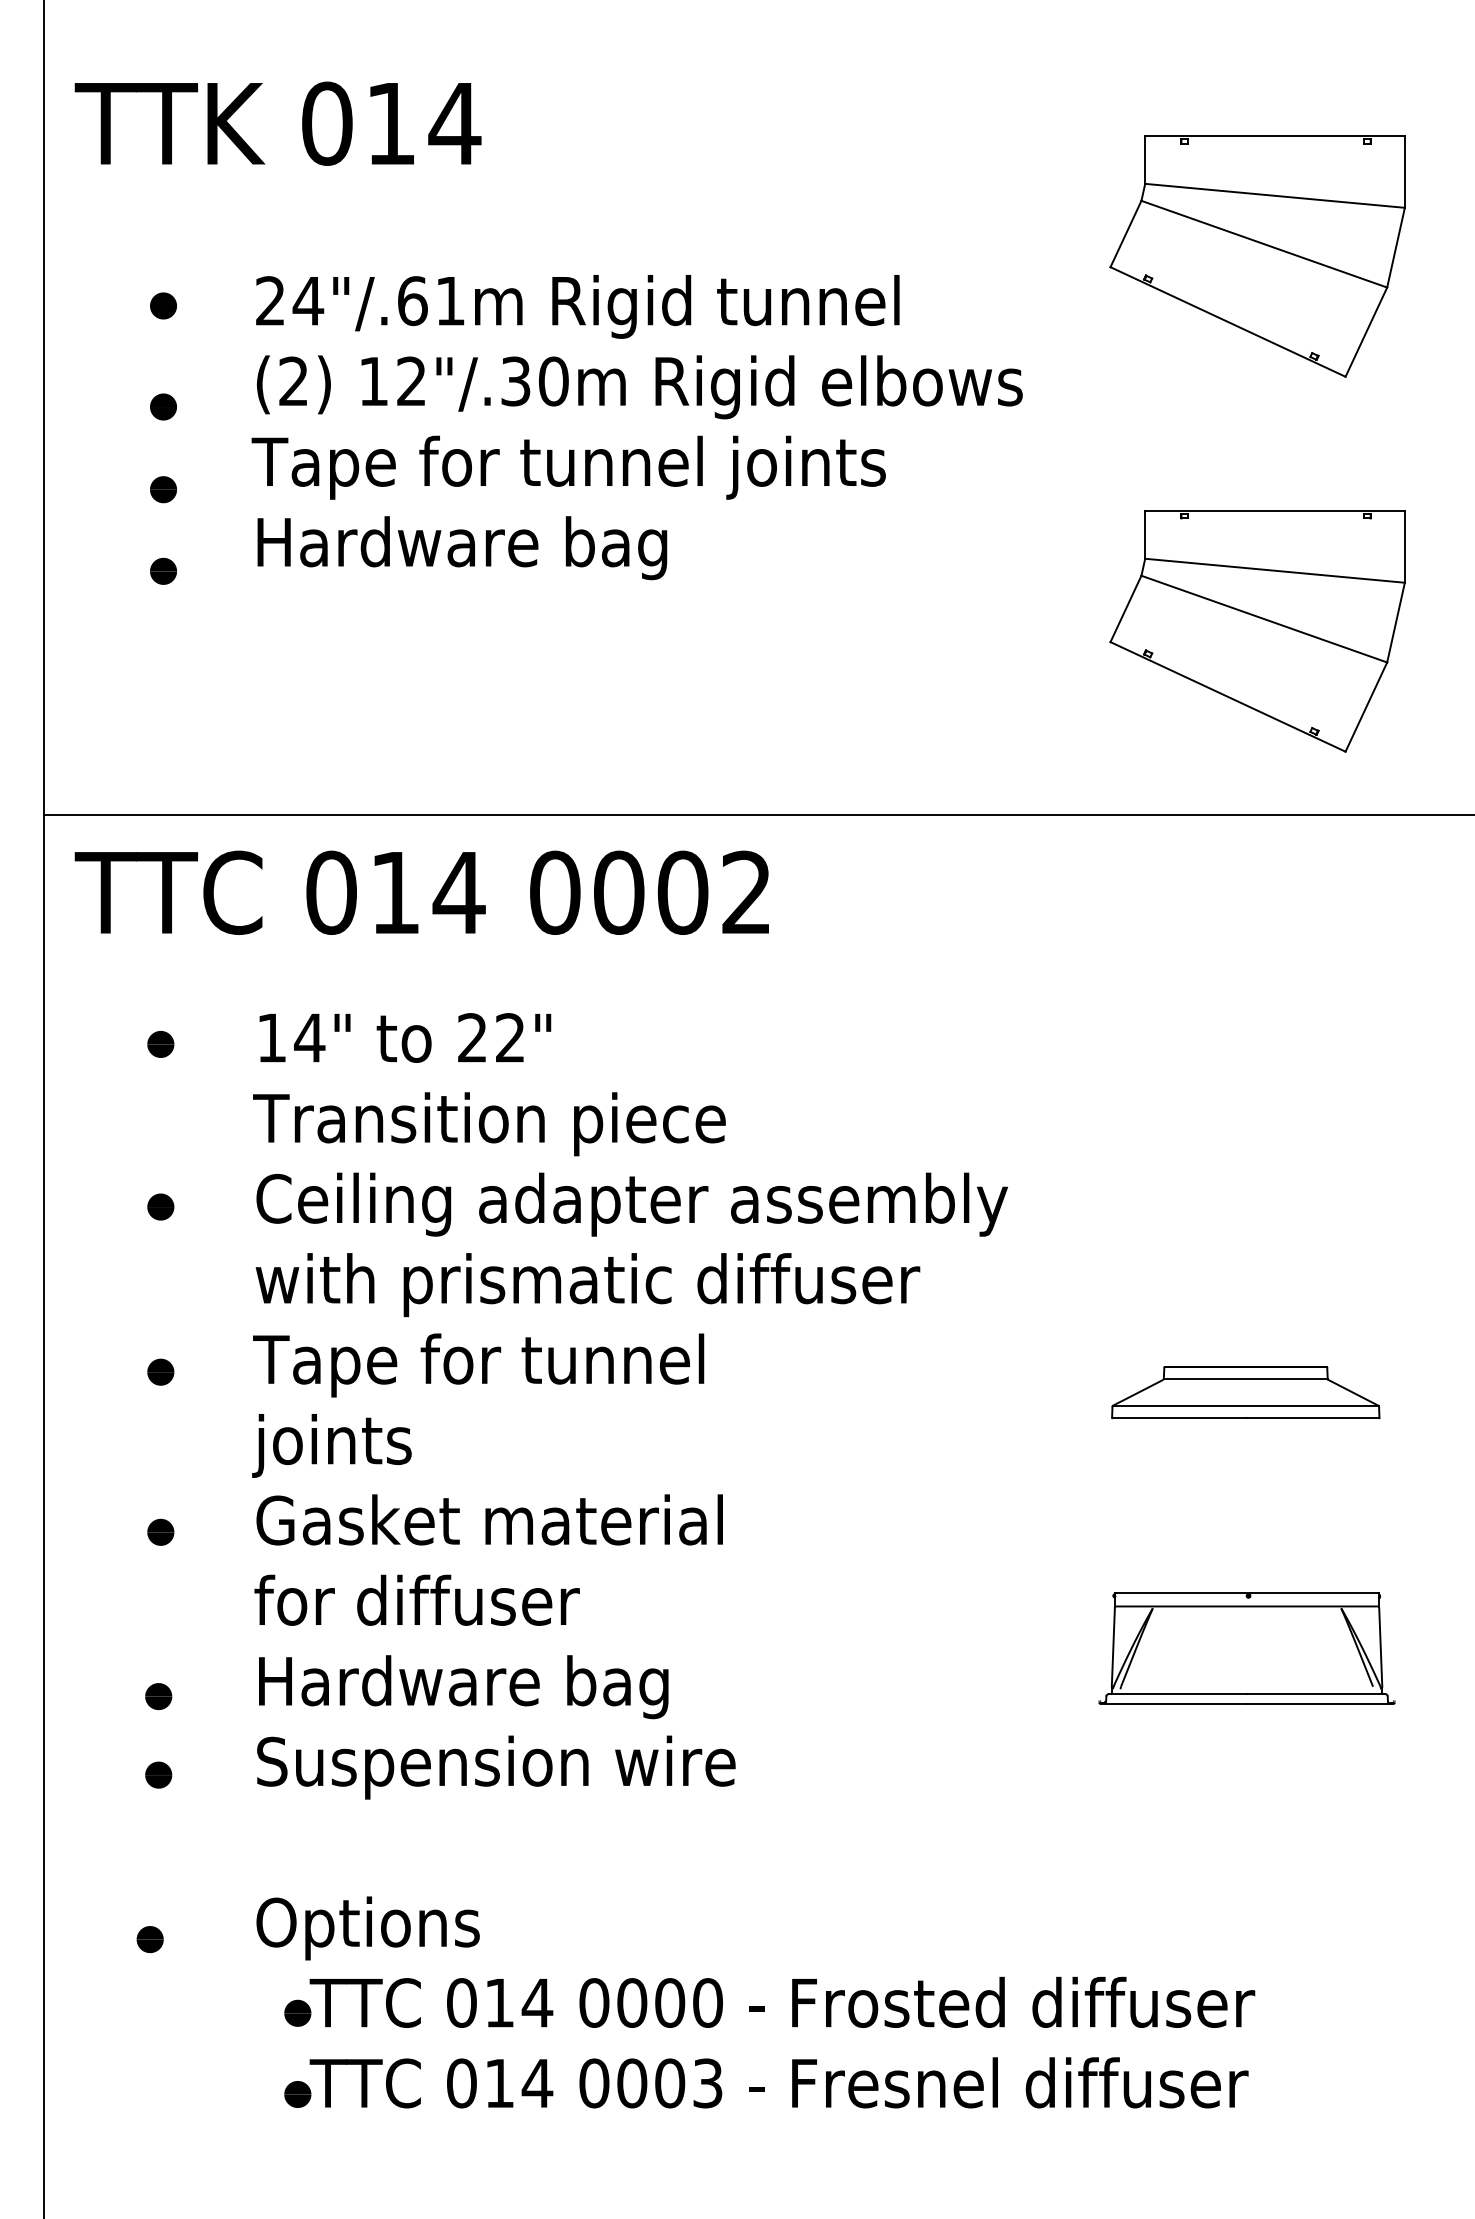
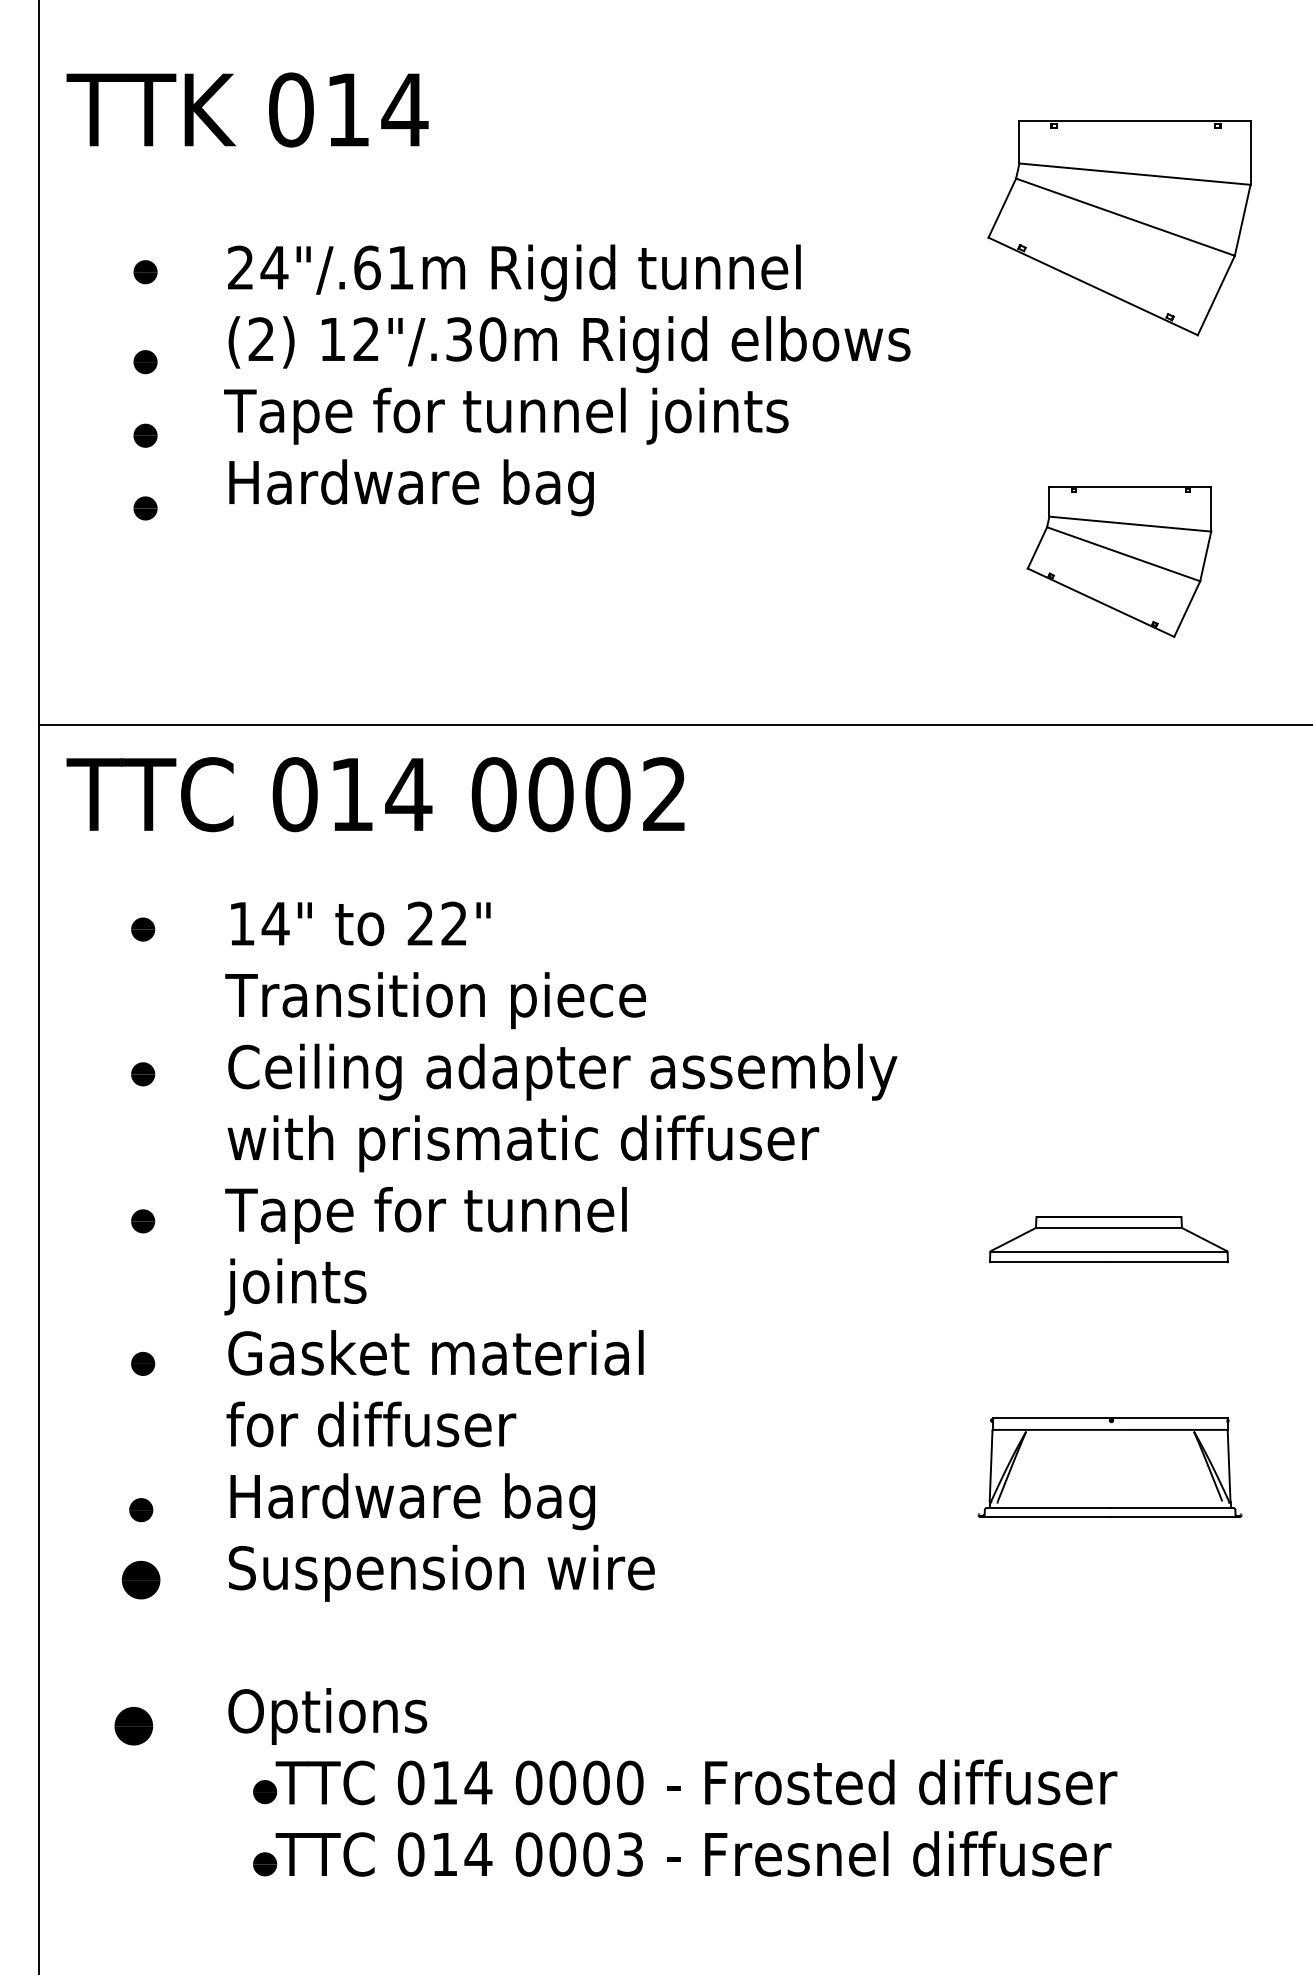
part: (1257, 631) -> (1119, 561), size x0.7
part: (158, 1774) -> (141, 1579), size x1.6
part: (149, 1939) -> (133, 1726), size x1.6

